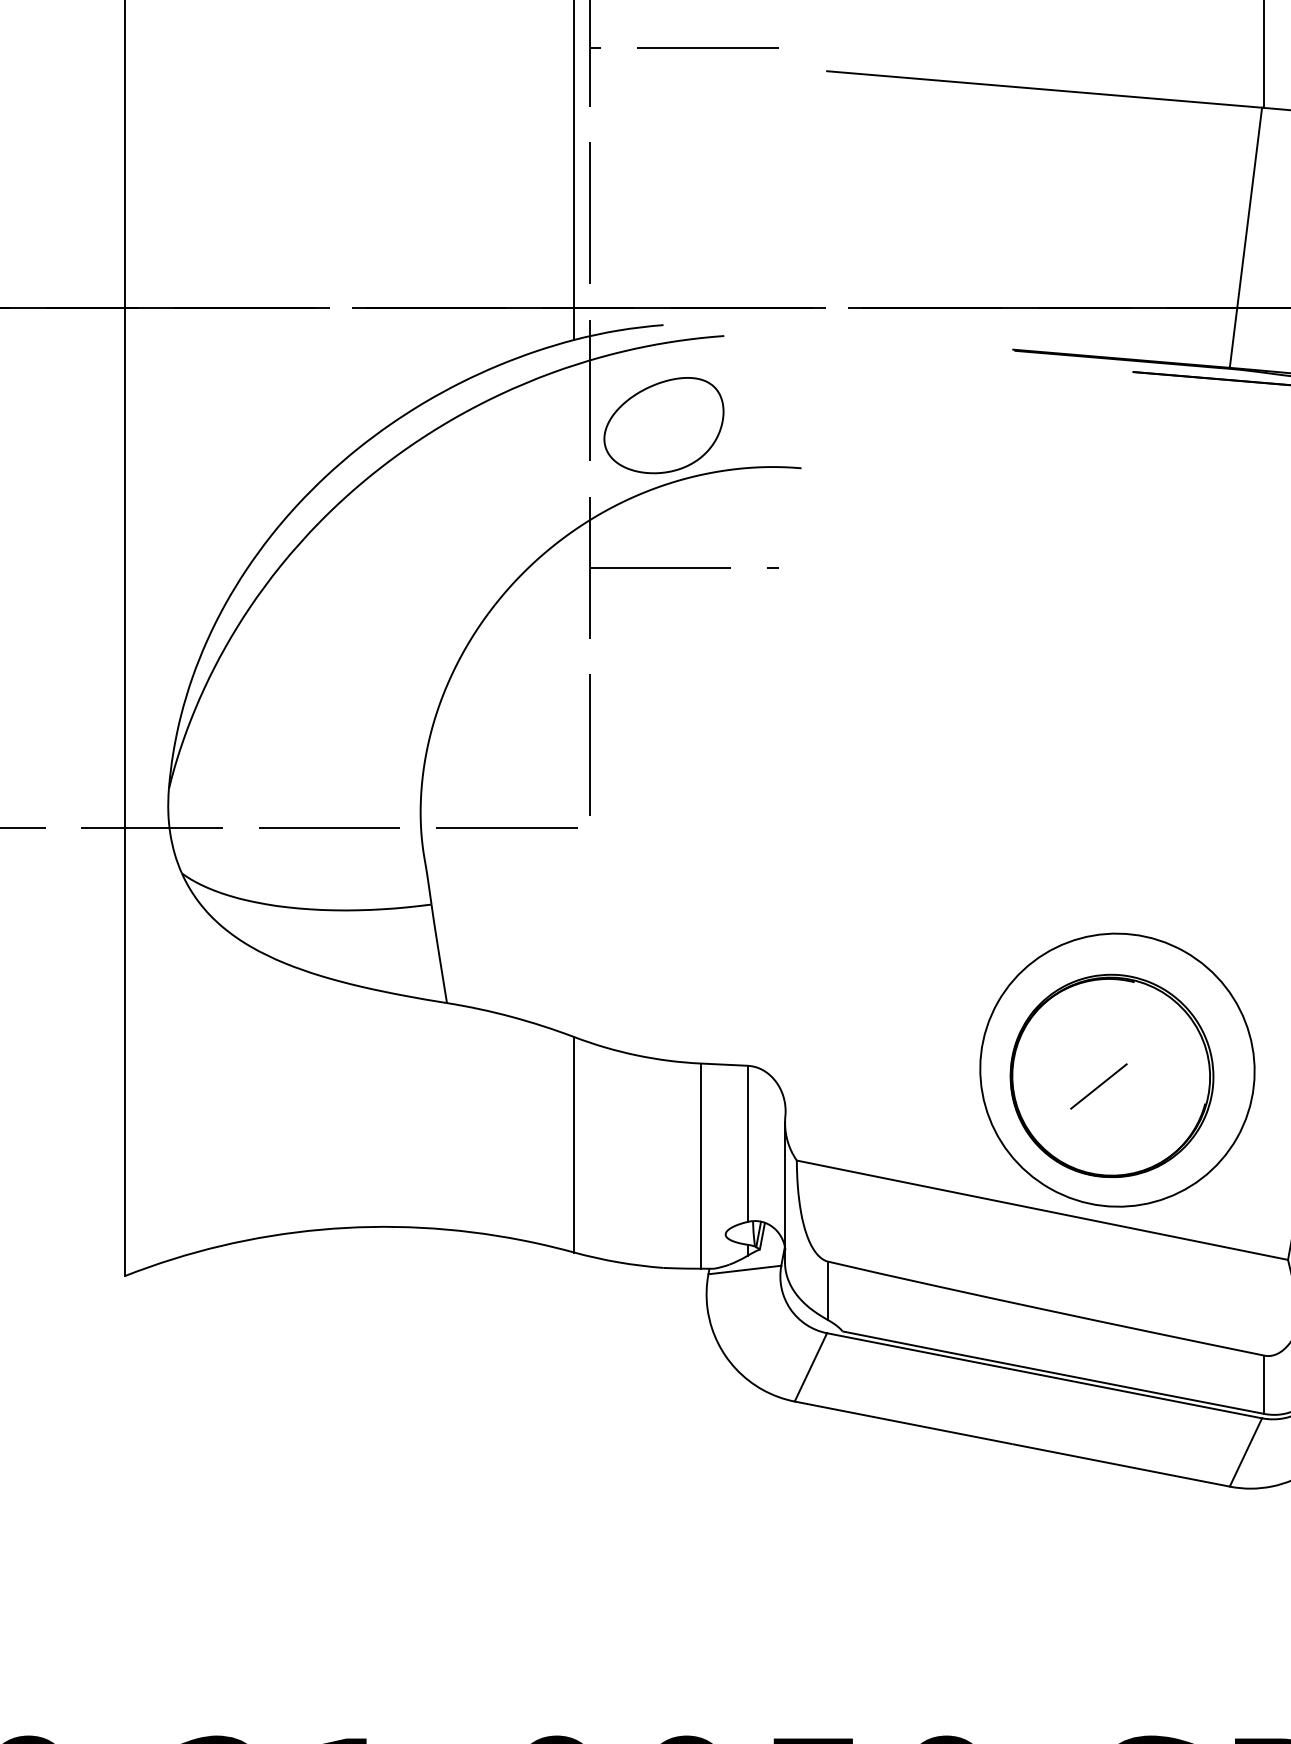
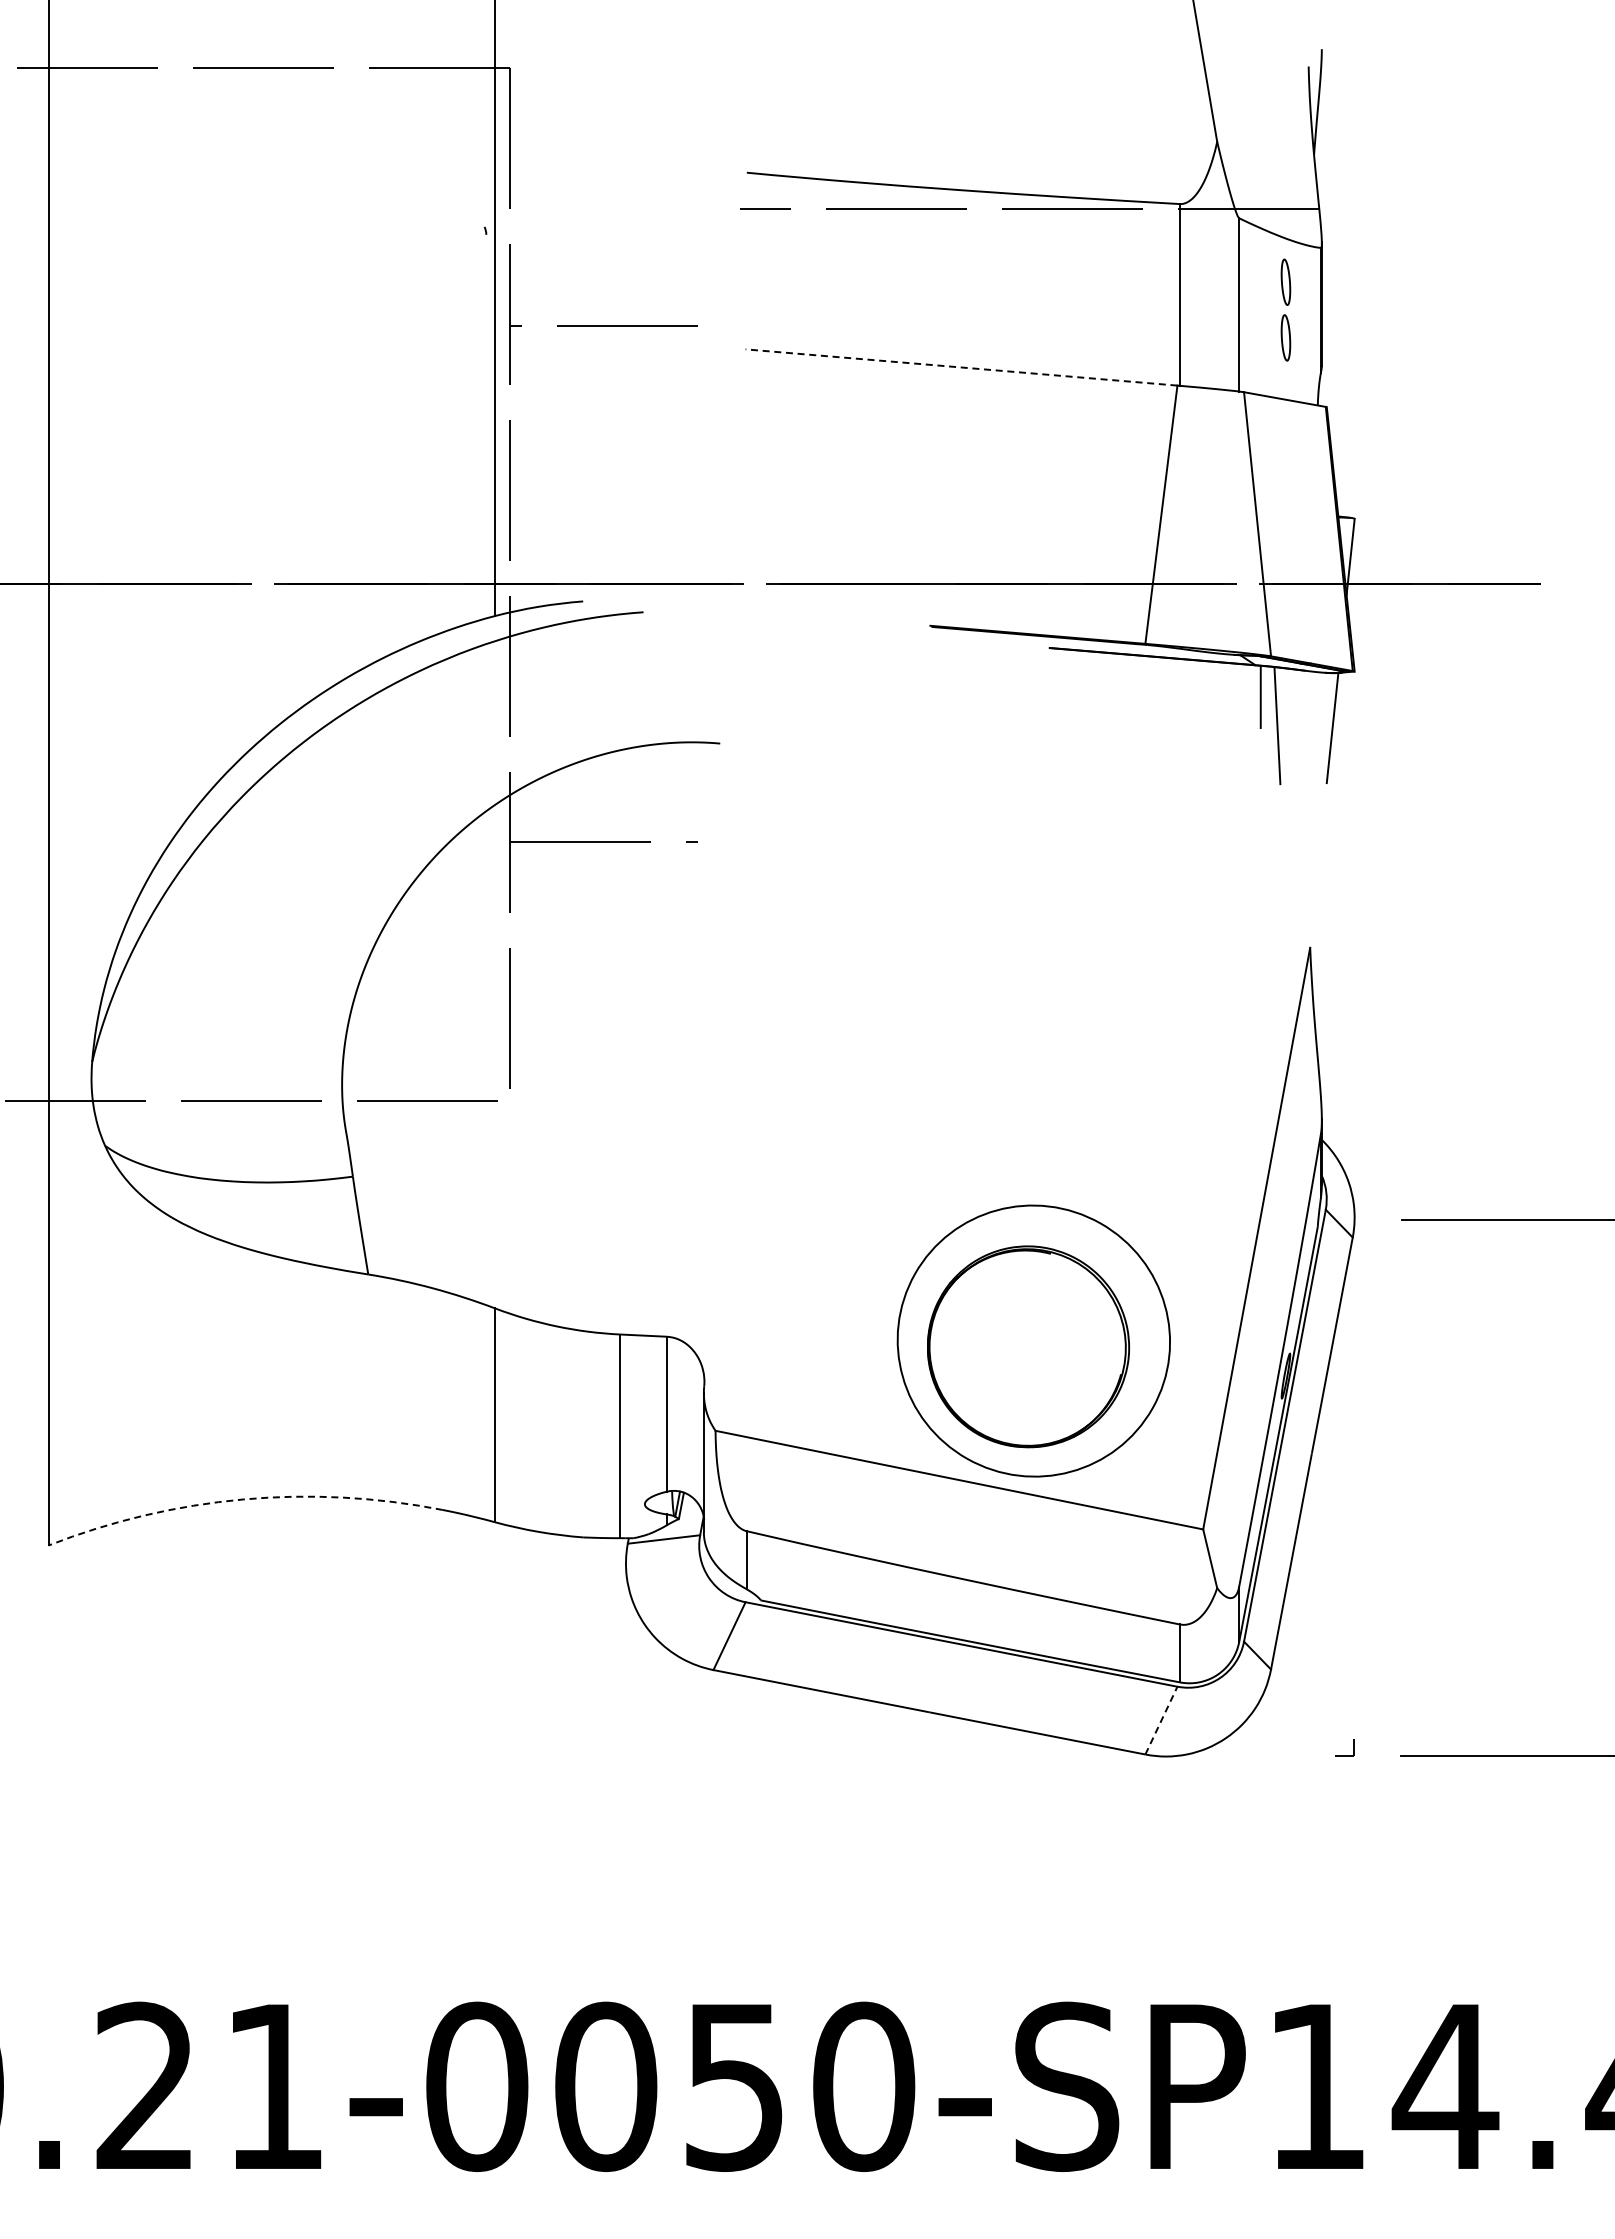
line: (1044, 89) -> (961, 367), solid -> dashed
part: (663, 424) -> (583, 700), removed
line: (1097, 1086) -> (1014, 1357), removed
arc: (321, 1229) -> (243, 1499), solid -> dashed
line: (1246, 1452) -> (1161, 1720), solid -> dashed

